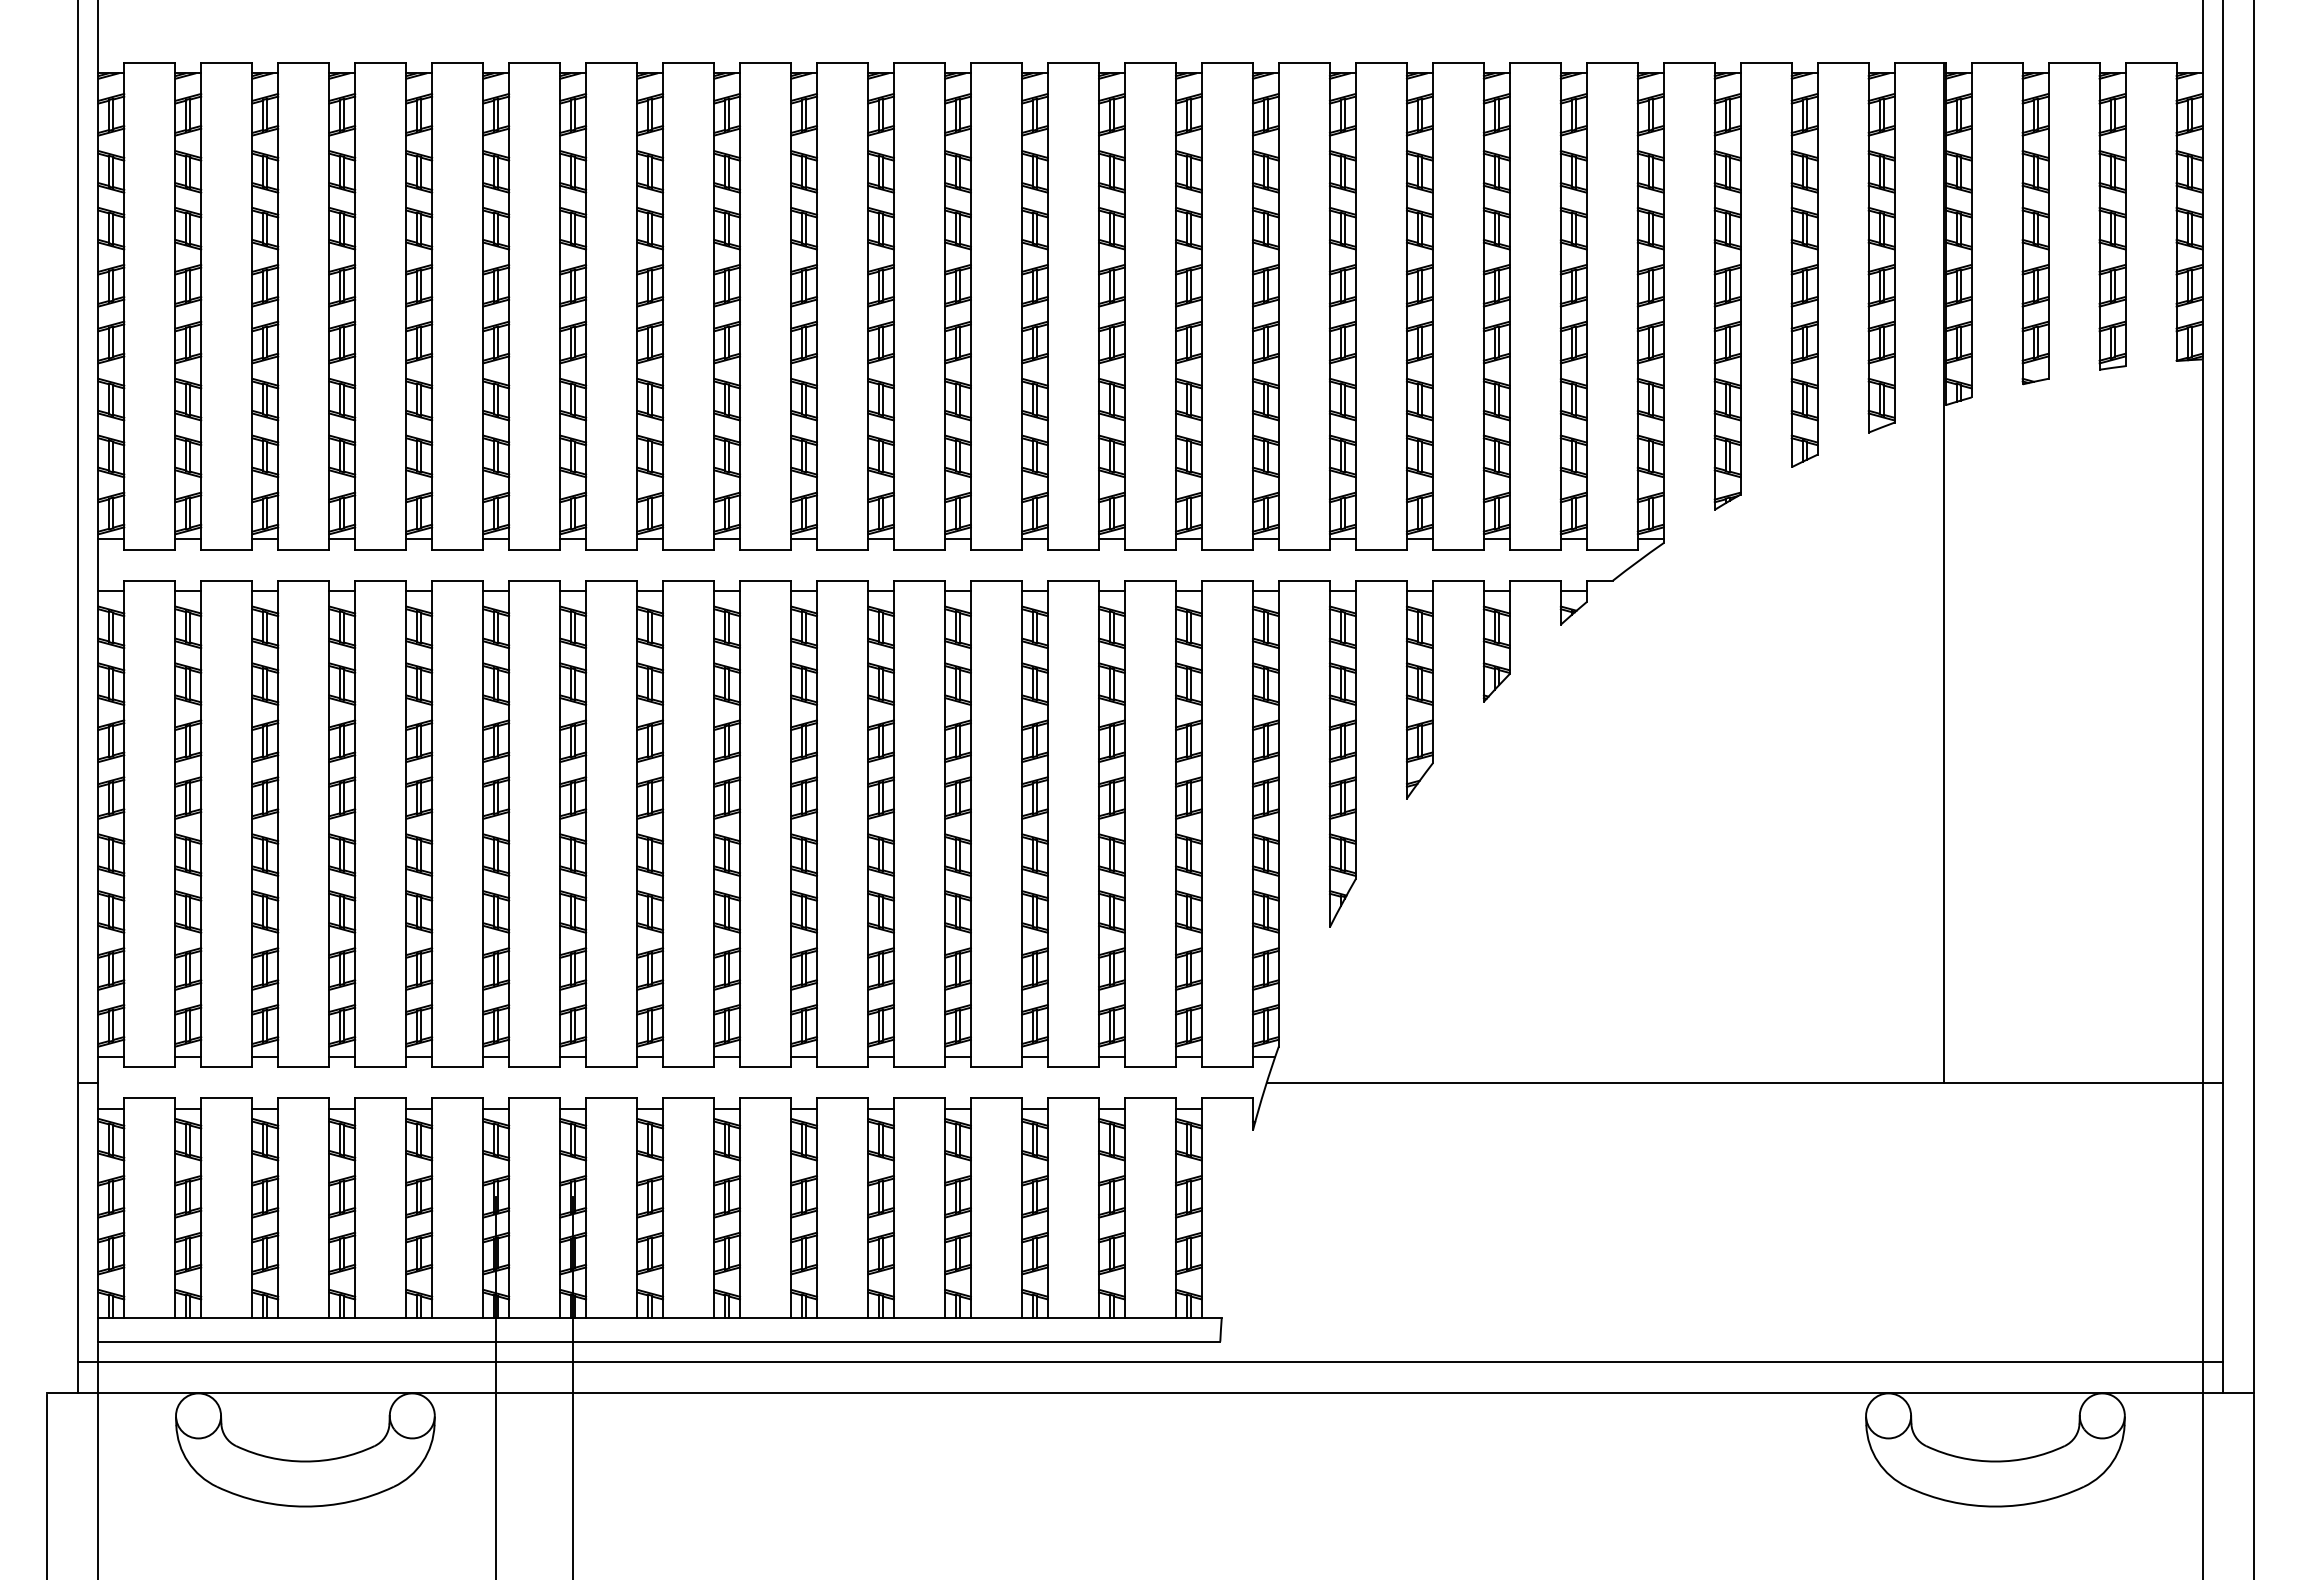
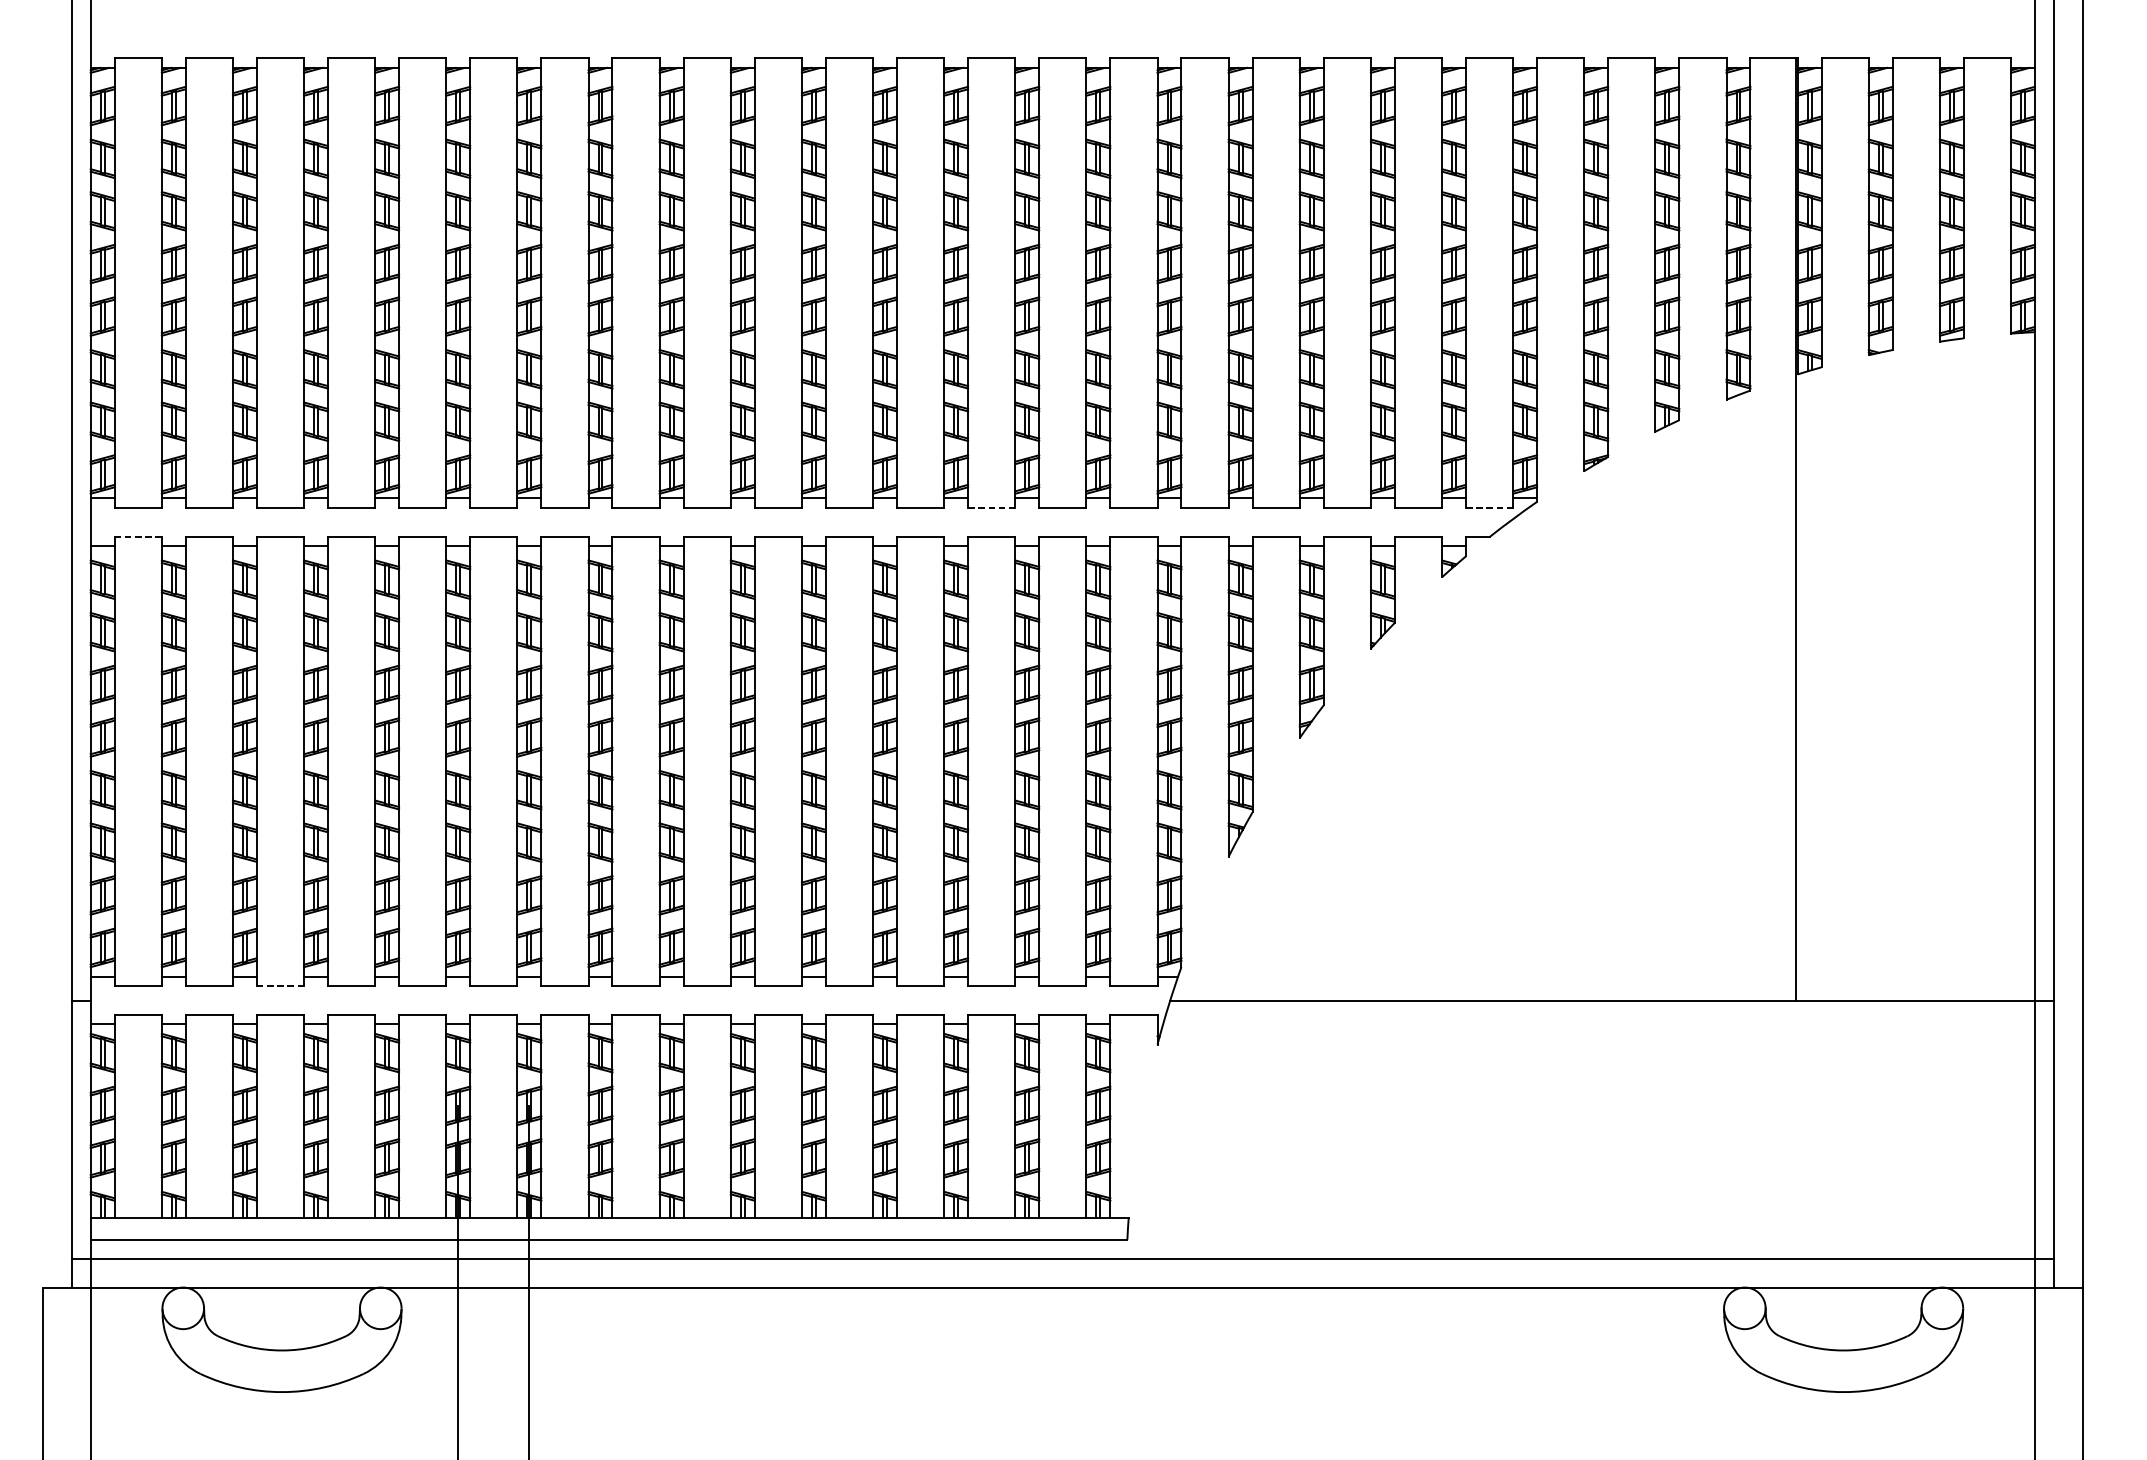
line: (1073, 549) -> (991, 507), solid -> dashed
line: (1612, 549) -> (1489, 507), solid -> dashed
line: (149, 580) -> (137, 536), solid -> dashed
line: (303, 1067) -> (280, 986), solid -> dashed

